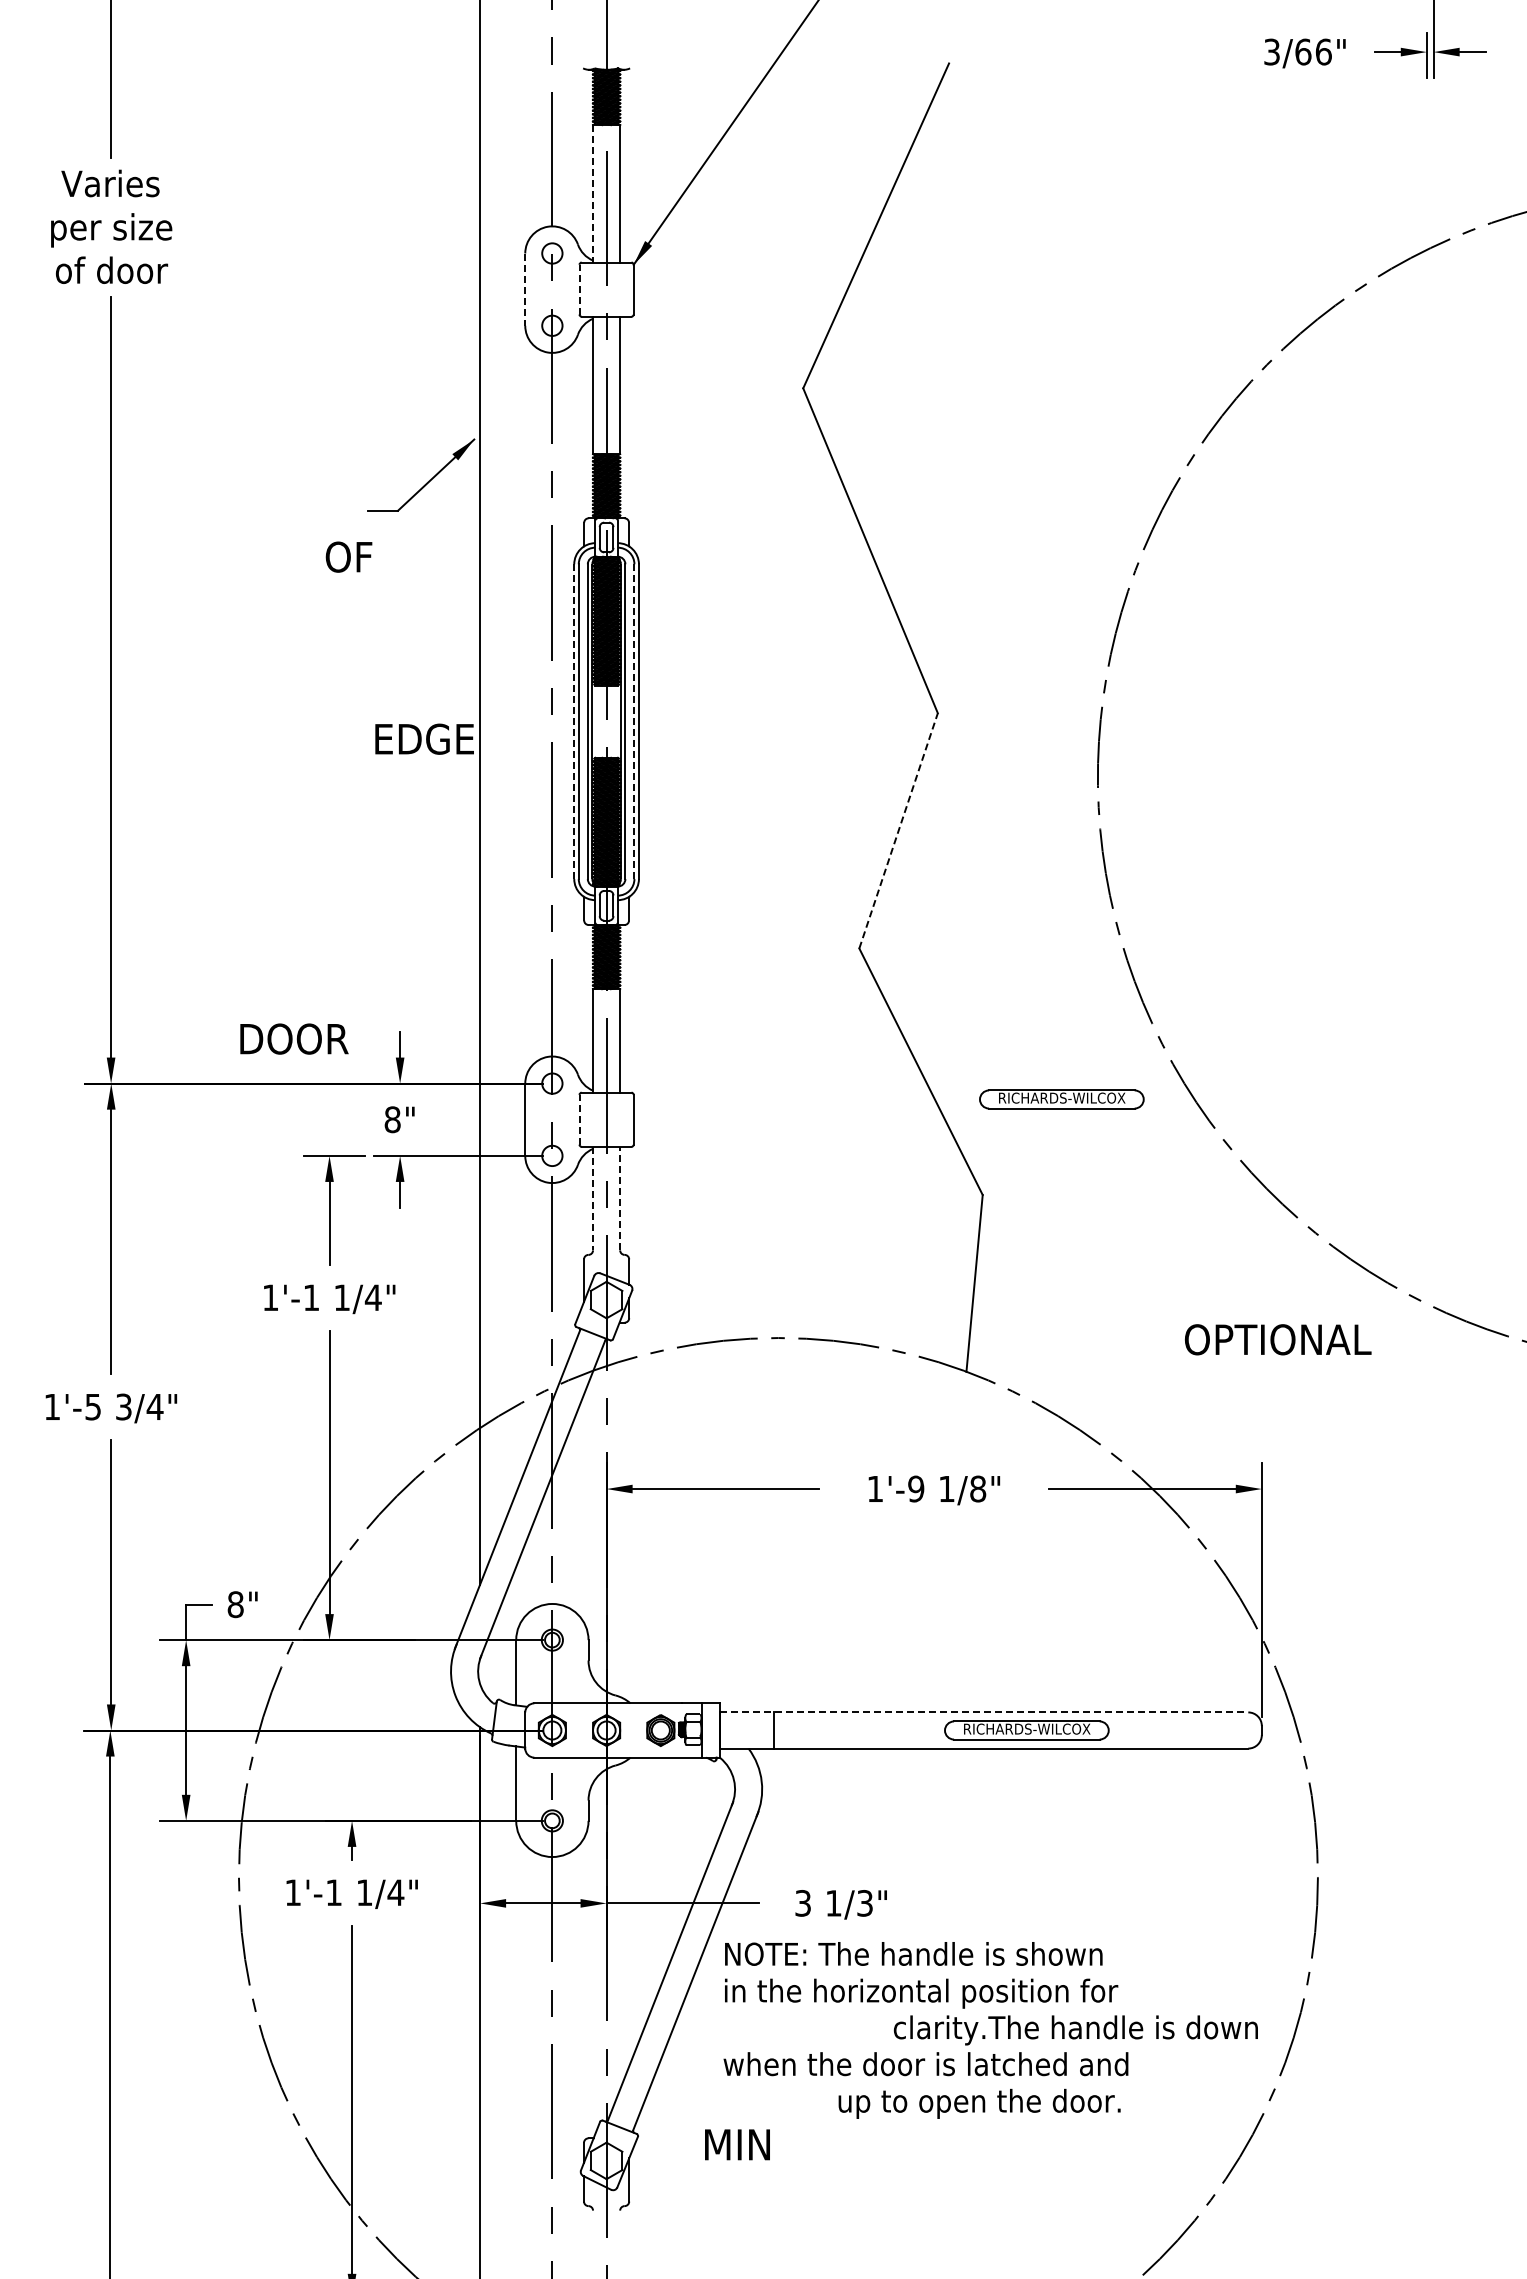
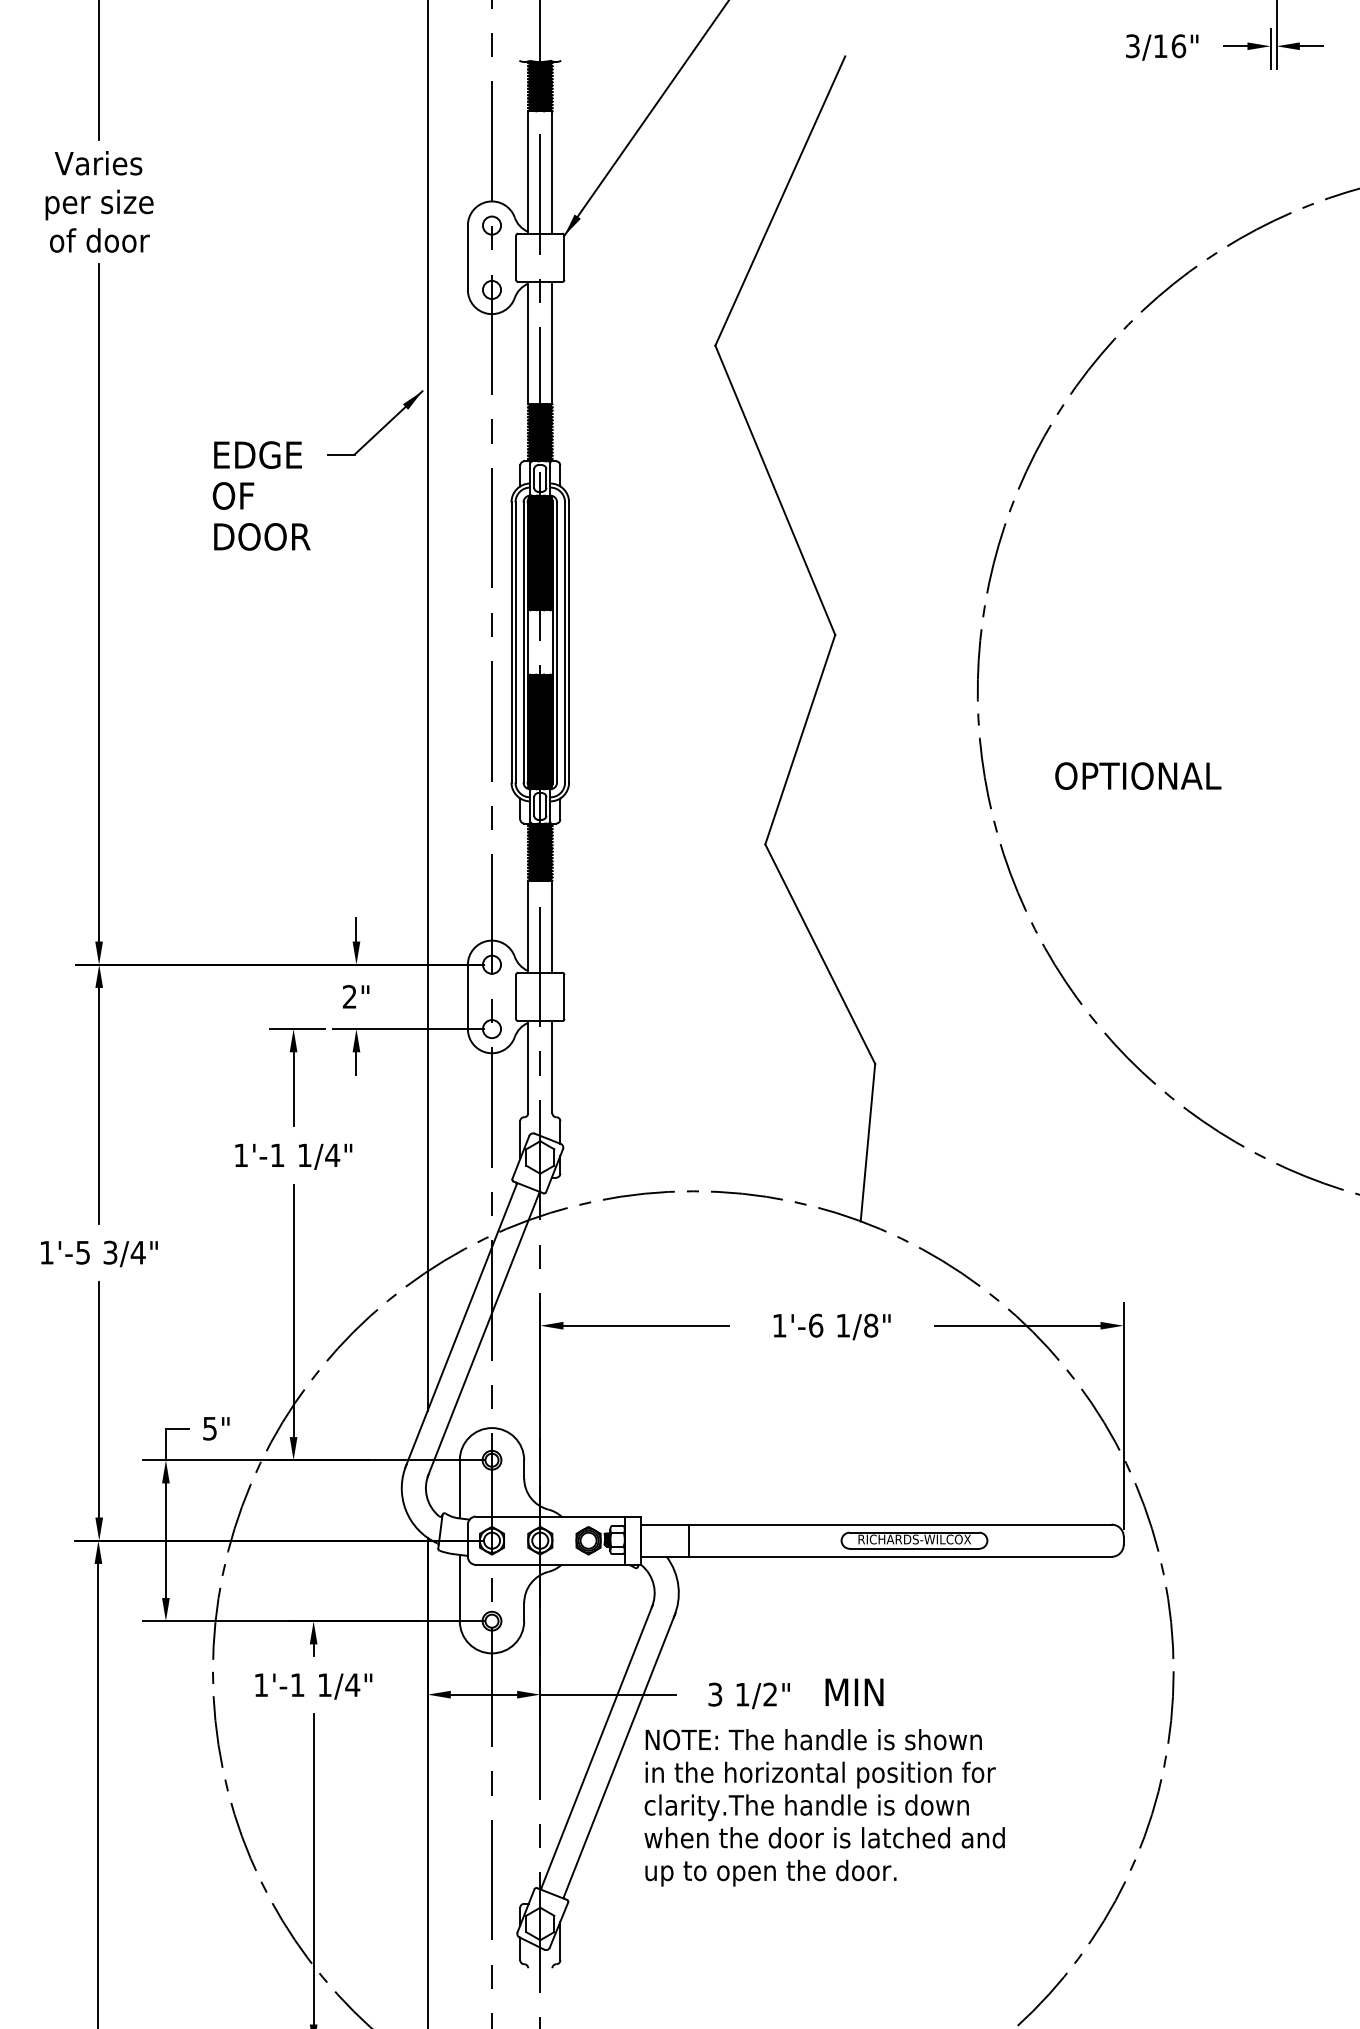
text: (1303, 51) -> (1160, 45), 3/66" -> 3/16"
line: (593, 193) -> (528, 172), dashed -> solid
line: (579, 289) -> (516, 257), dashed -> solid
line: (525, 290) -> (468, 258), dashed -> solid
text: (348, 556) -> (233, 495), moved
line: (574, 721) -> (511, 642), dashed -> solid
line: (634, 721) -> (565, 642), dashed -> solid
text: (424, 738) -> (257, 454), moved
line: (898, 830) -> (800, 739), dashed -> solid
text: (294, 1038) -> (262, 536), moved
part: (1061, 1099) -> (945, 978), removed
text: (392, 1119) -> (349, 996), 8" -> 2"
line: (579, 1119) -> (516, 996), dashed -> solid
line: (593, 1198) -> (528, 1067), dashed -> solid
line: (620, 1198) -> (552, 1067), dashed -> solid
text: (1278, 1339) -> (1138, 775), moved
text: (916, 1488) -> (816, 1325), 1'-9 -> 1'-6
text: (235, 1604) -> (209, 1428), 8" -> 5"
line: (984, 1712) -> (876, 1524), dashed -> solid
text: (864, 1903) -> (769, 1694), 1/3" -> 1/2"
text: (1075, 2030) -> (806, 1807), moved
text: (979, 2103) -> (770, 1872), moved
text: (737, 2144) -> (854, 1692), moved

